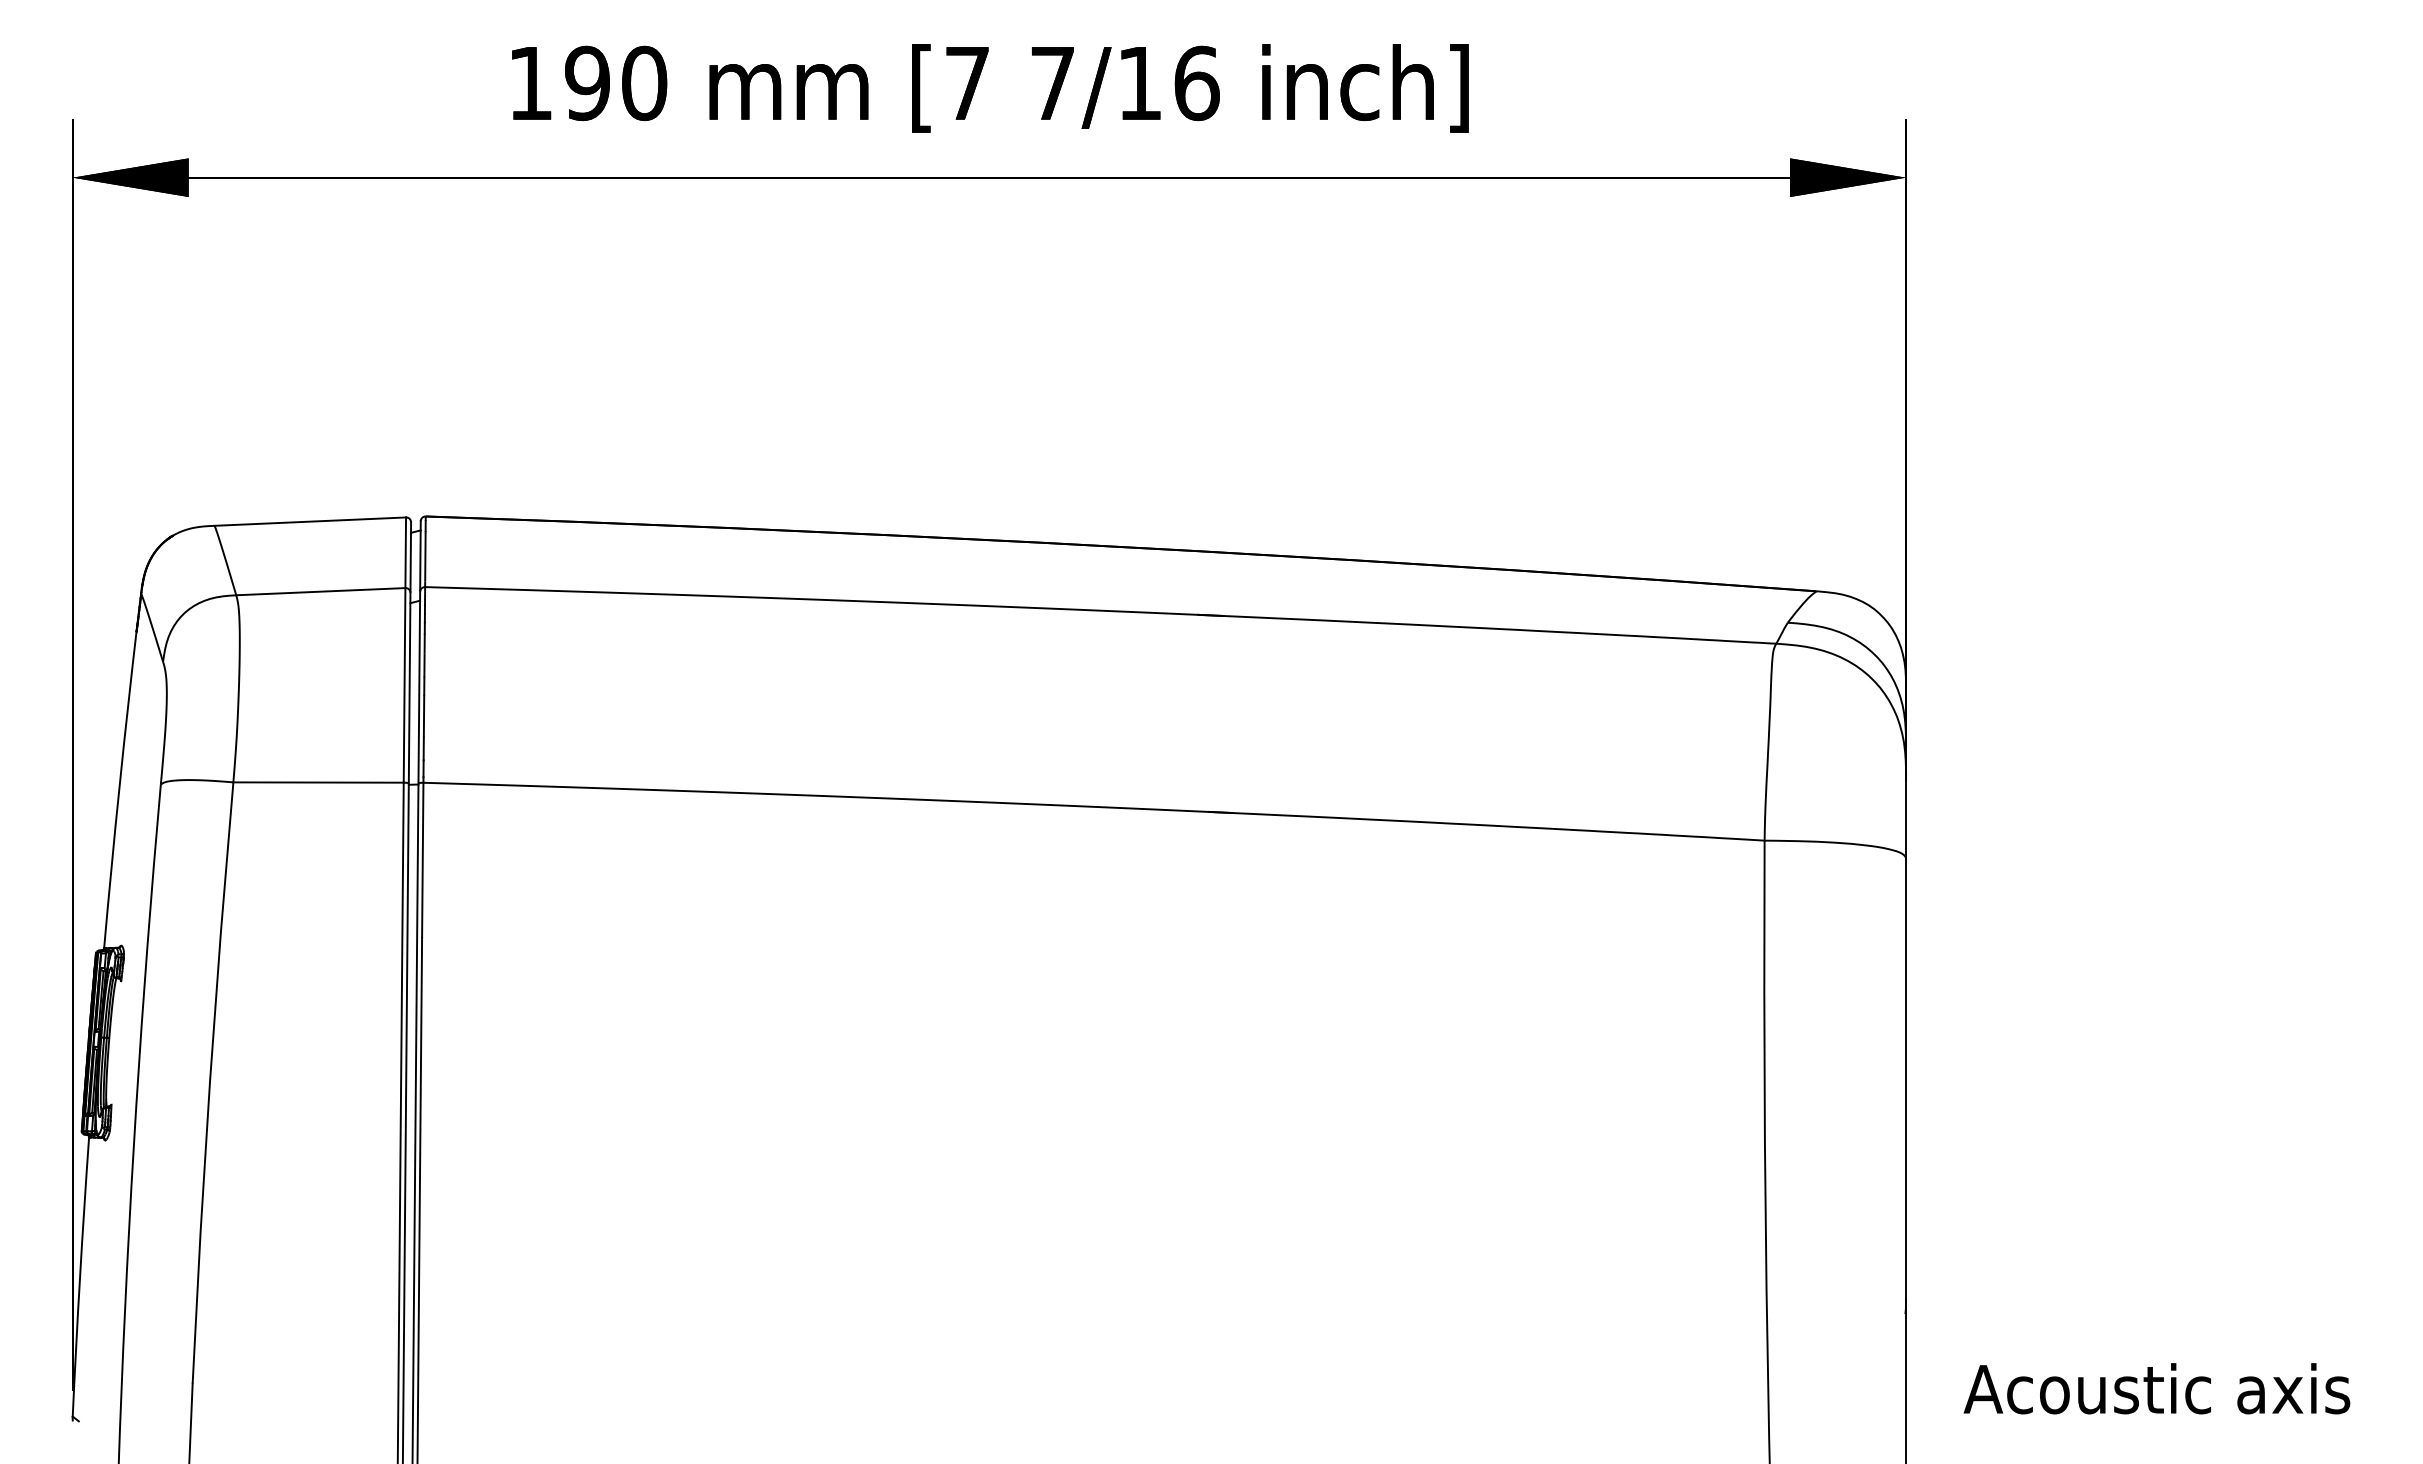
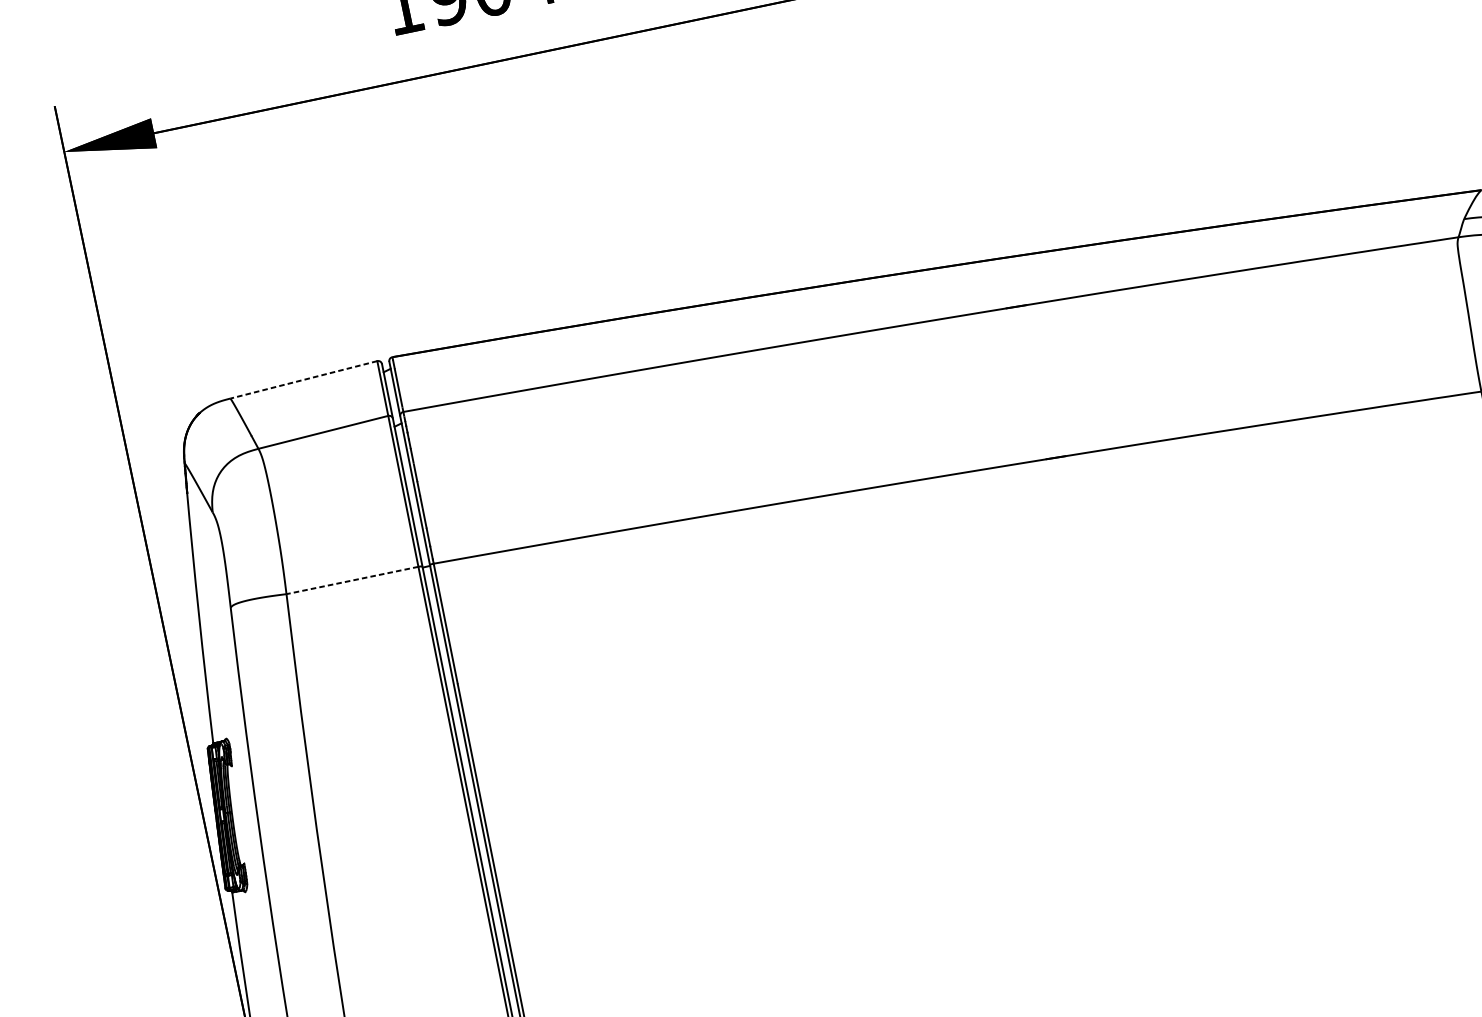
line: (310, 521) -> (304, 379), solid -> dashed
line: (318, 782) -> (352, 580), solid -> dashed

